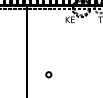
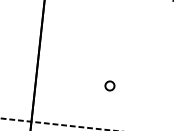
circle: (48, 74) -> (109, 85), moved

